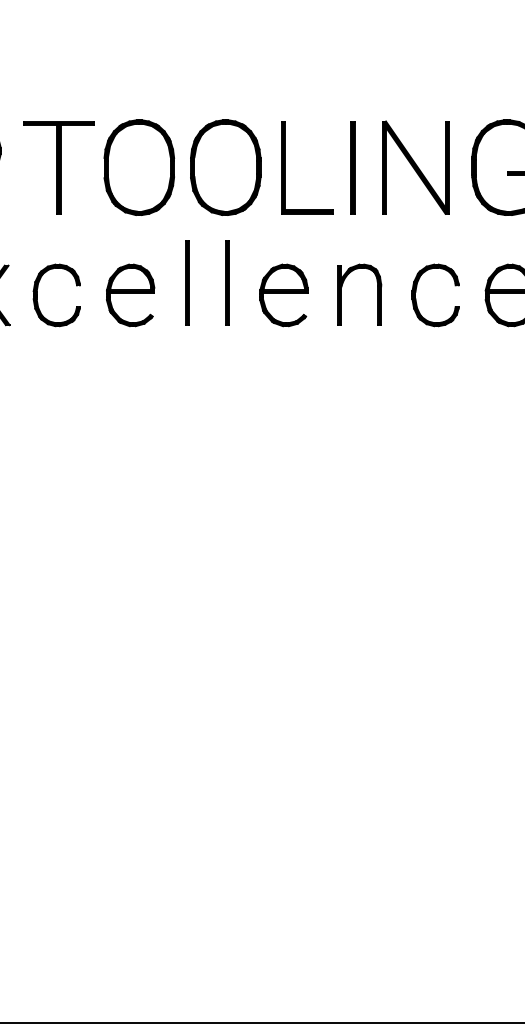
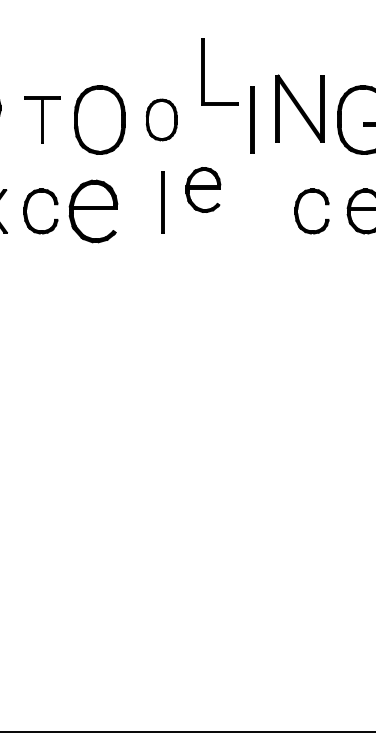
part: (58, 167) -> (41, 119), size x0.7
part: (225, 167) -> (161, 119), size x0.6
part: (285, 167) -> (204, 71), moved
part: (415, 167) -> (299, 108), moved
line: (187, 282) -> (134, 202), removed
part: (341, 294) -> (244, 210), removed
part: (130, 295) -> (93, 211), size x1.4
part: (283, 295) -> (203, 190), moved

